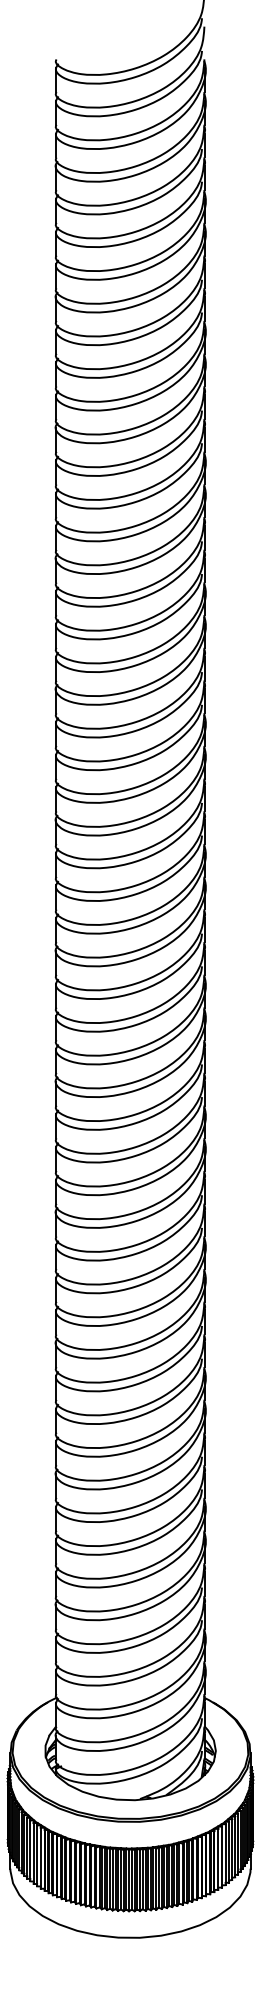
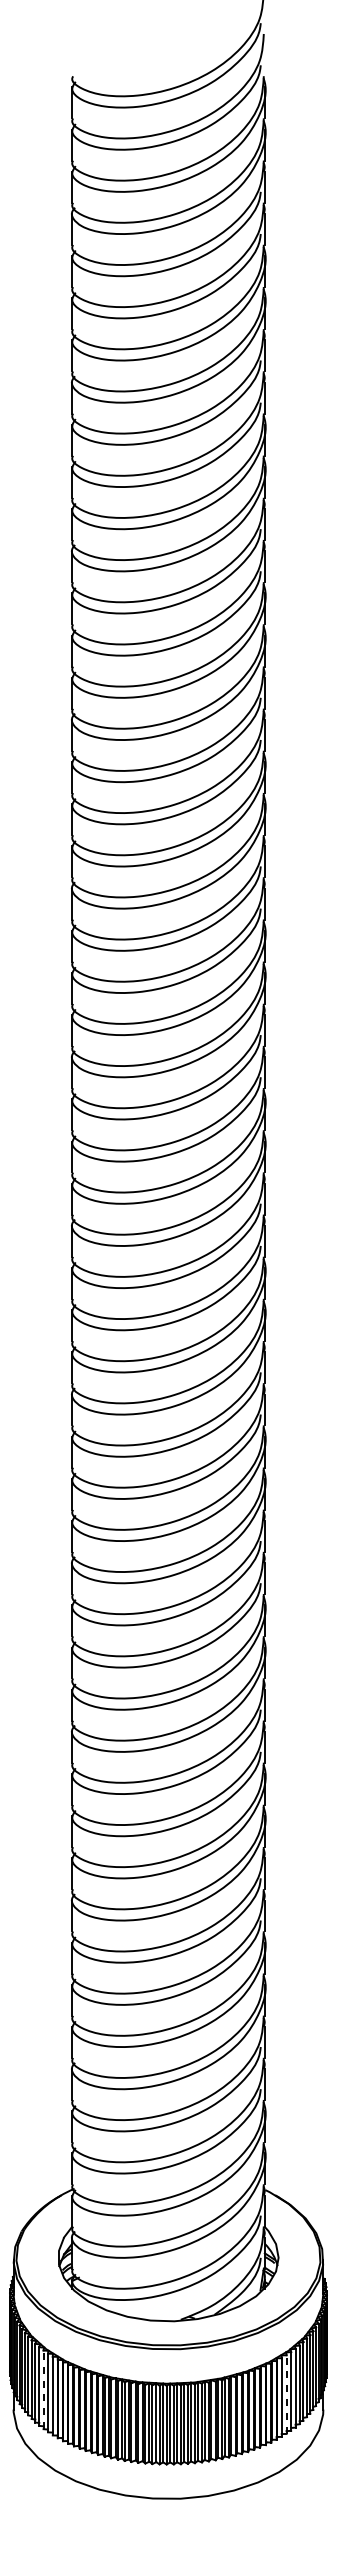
line: (33, 1853) -> (43, 2389), solid -> dashed
line: (221, 1856) -> (286, 2394), solid -> dashed

